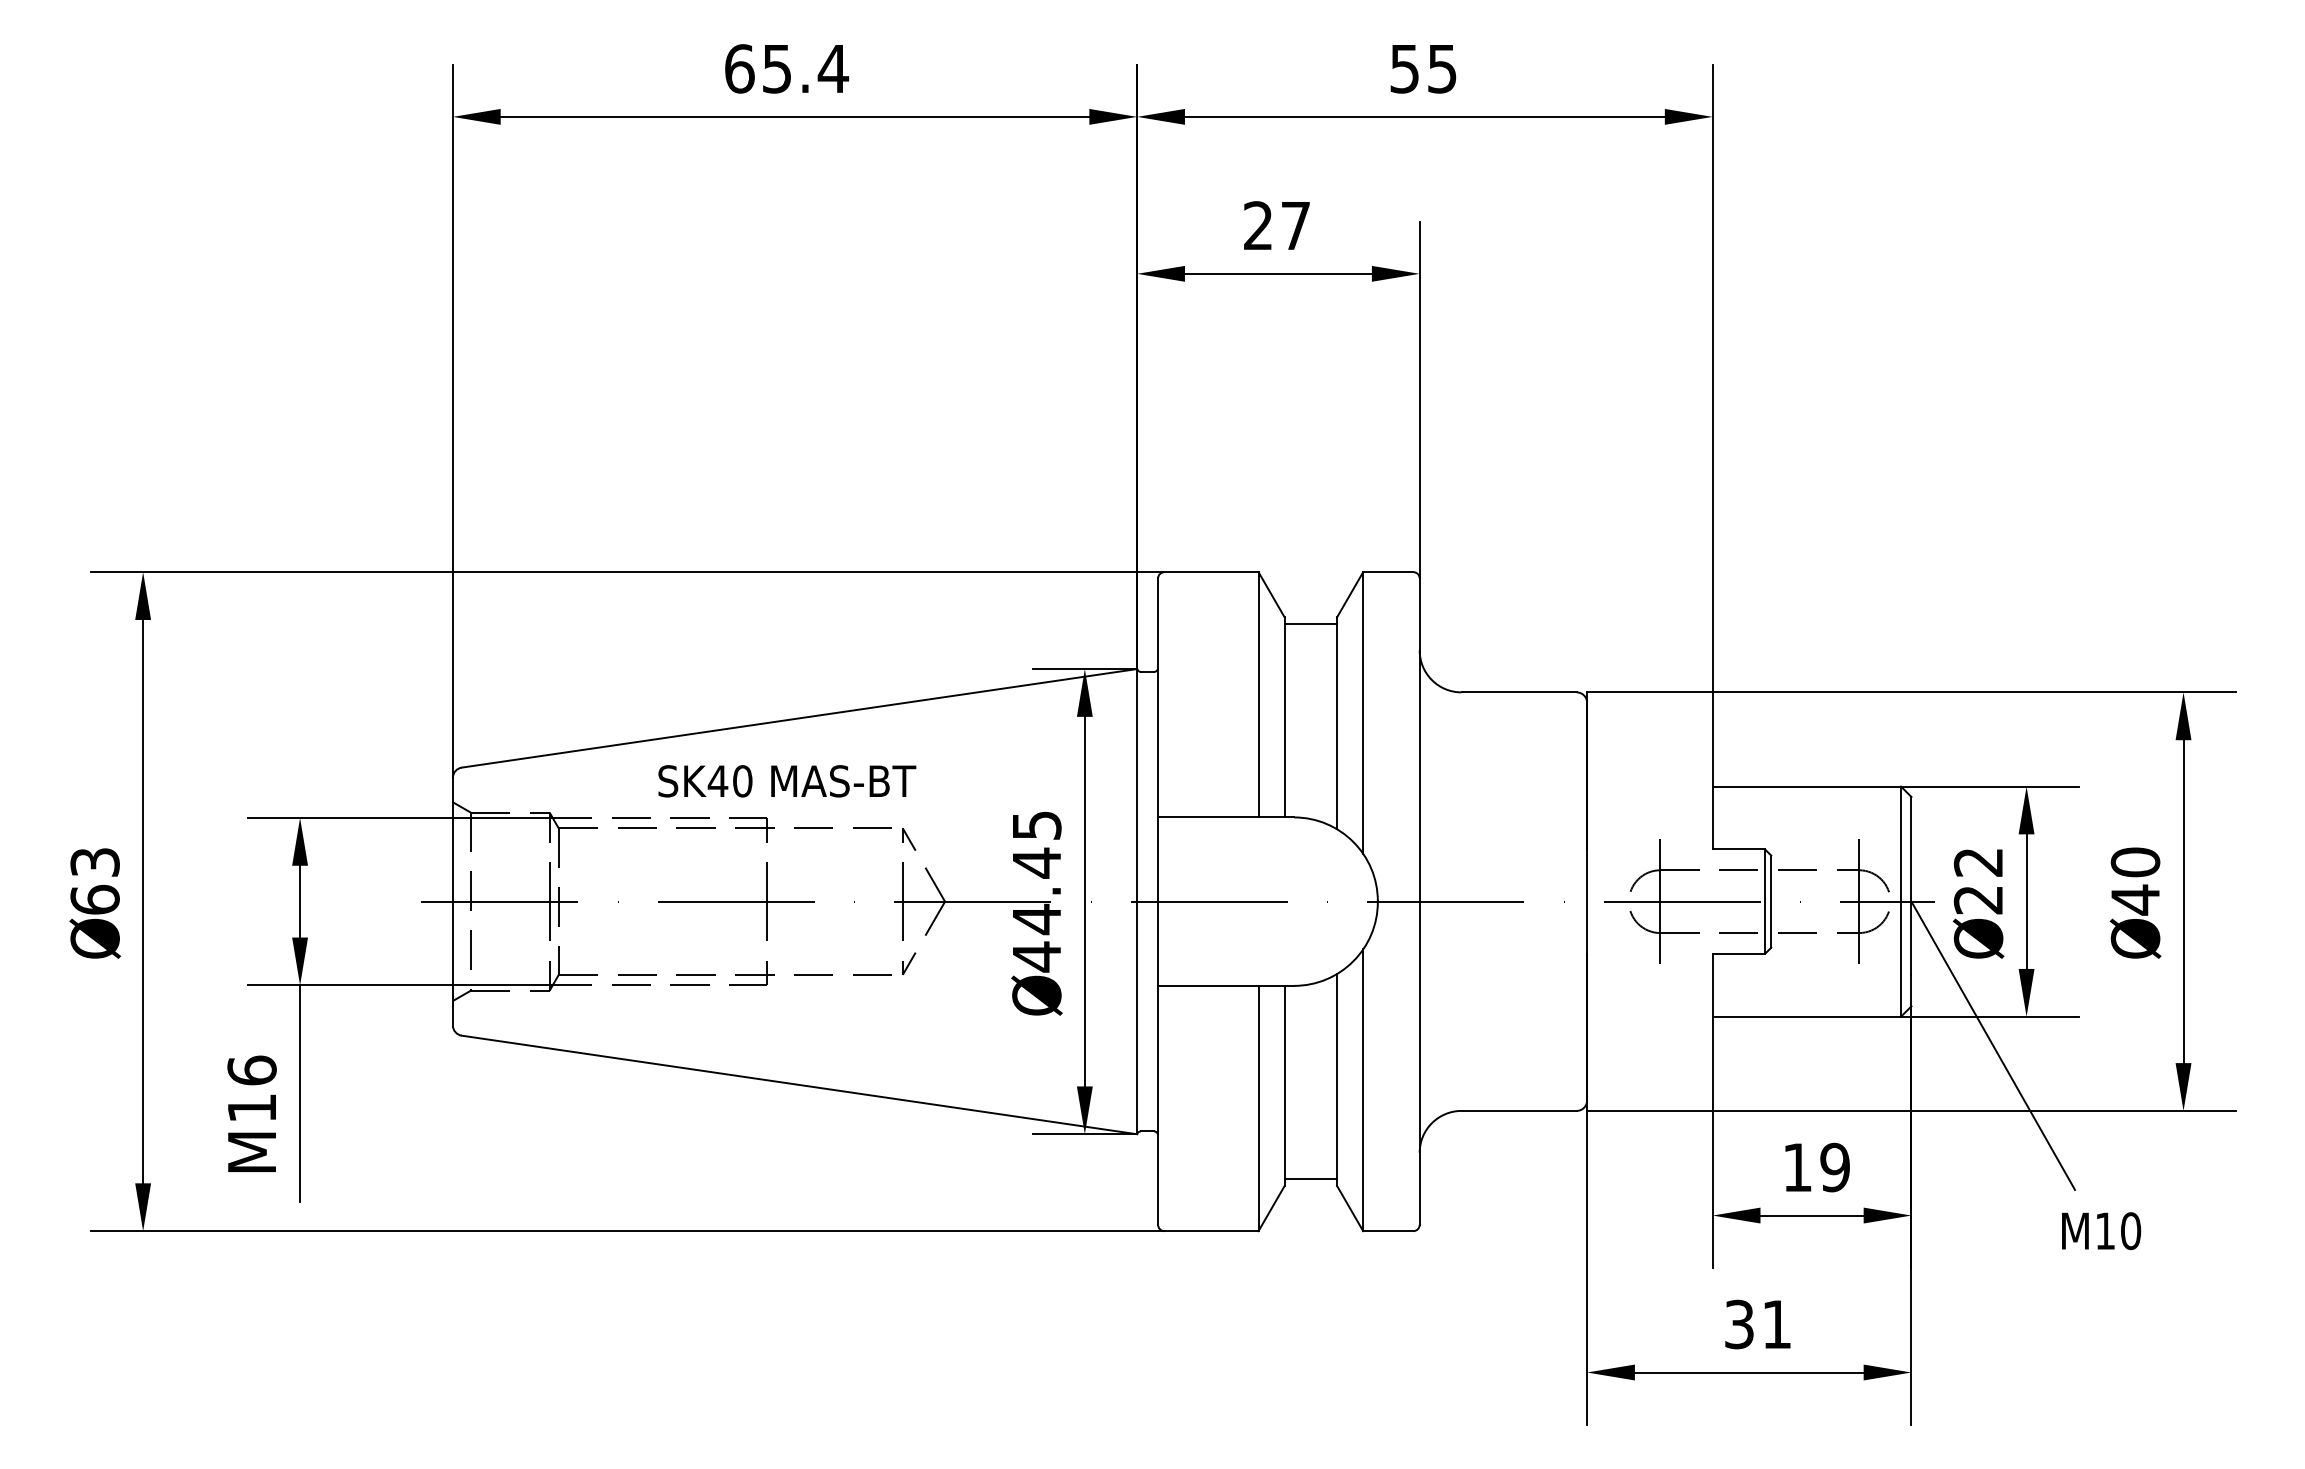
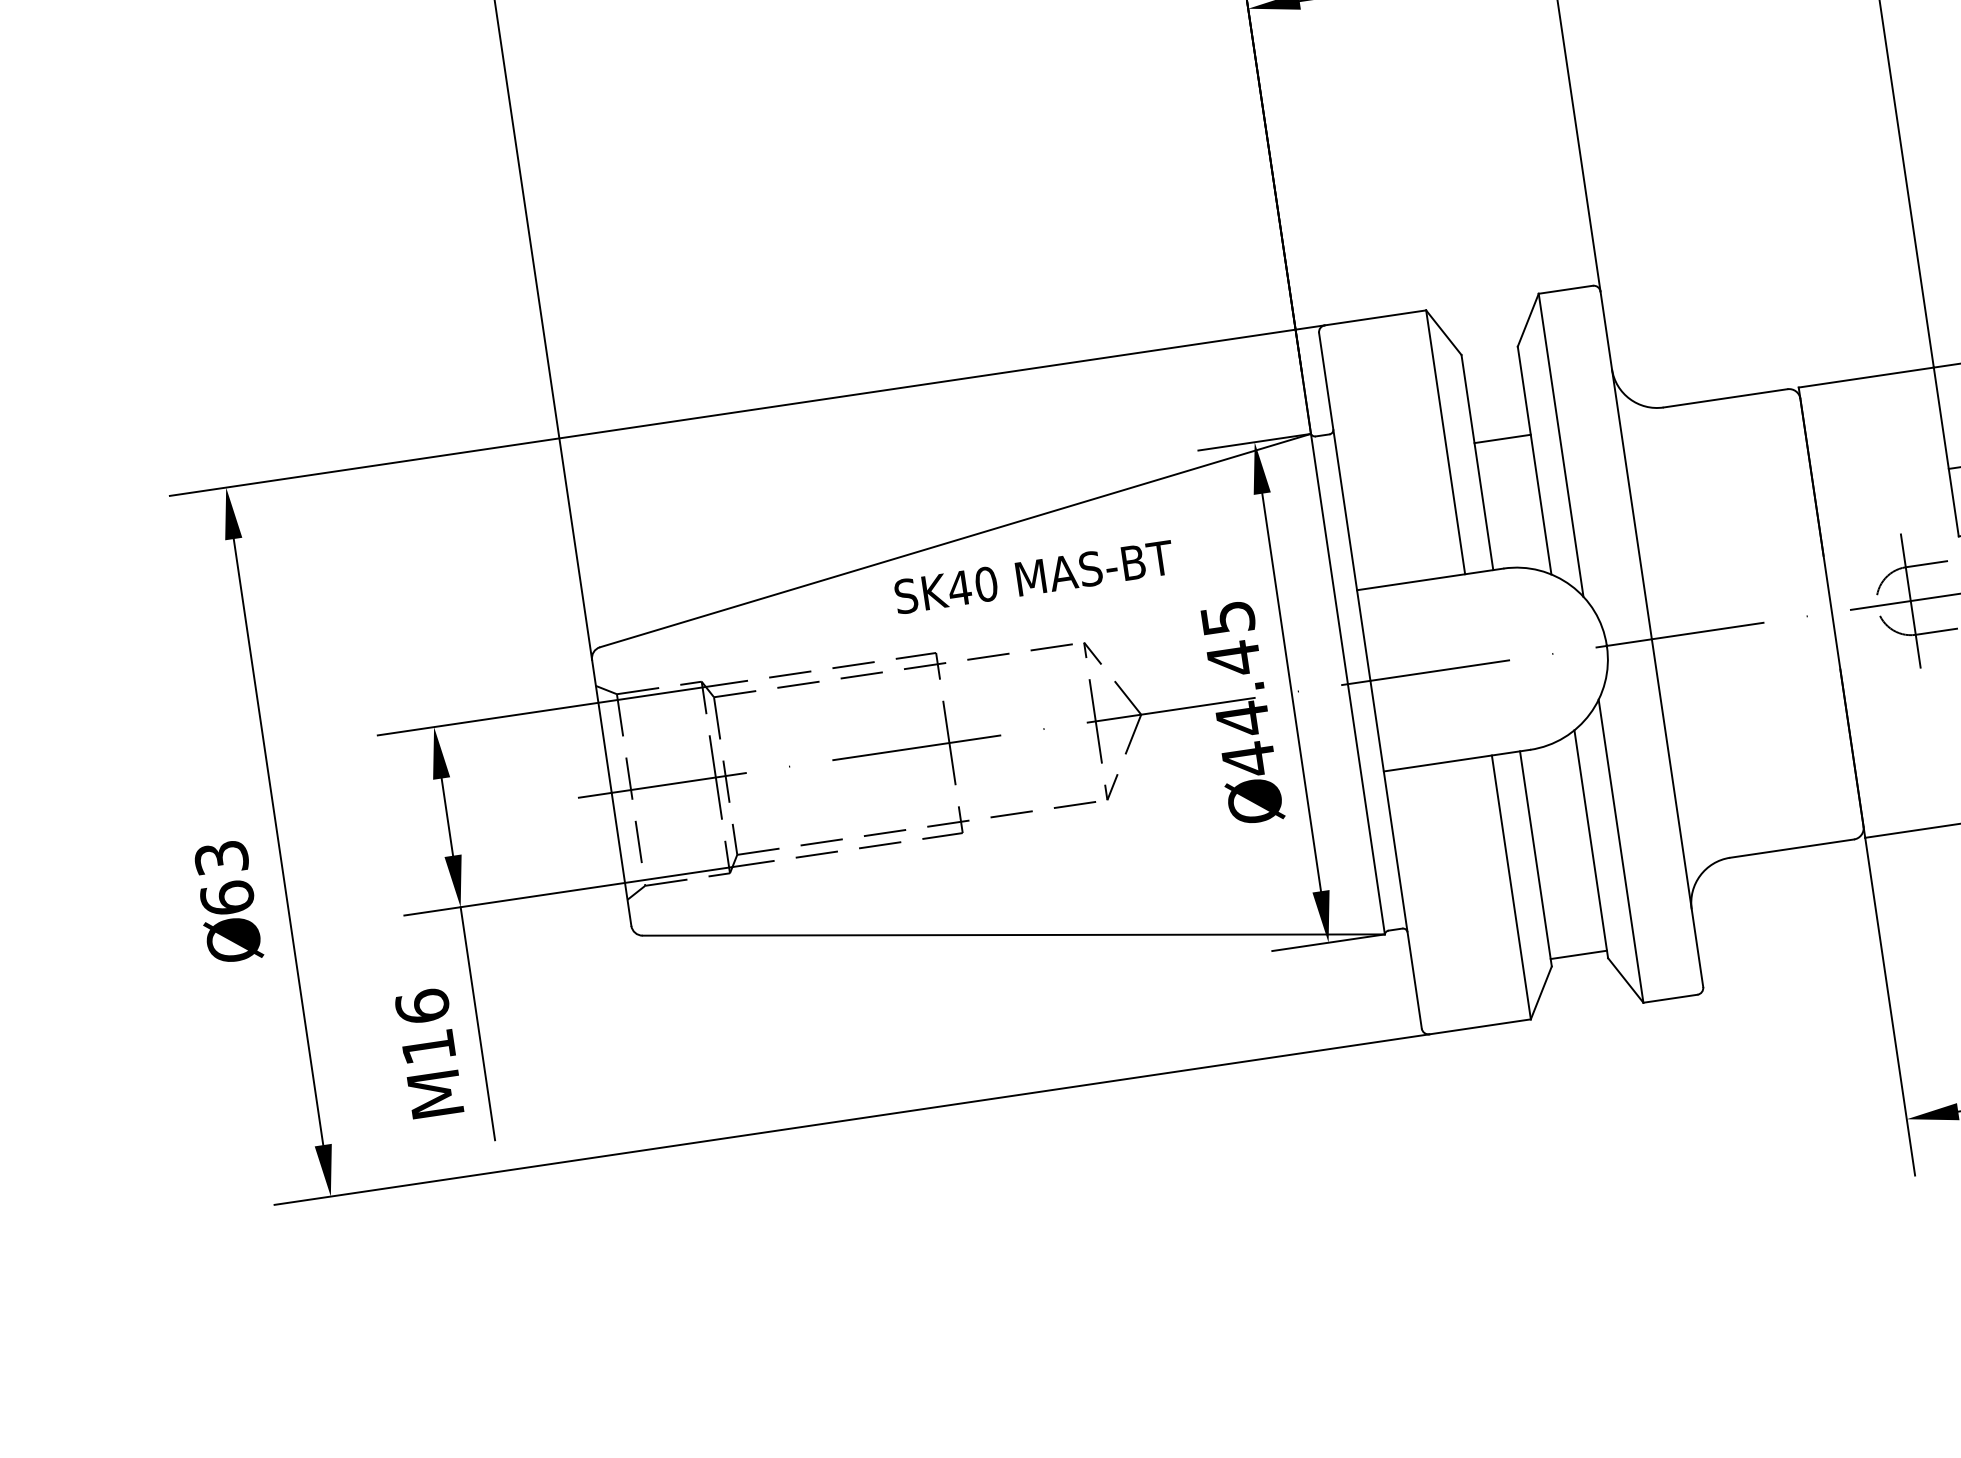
line: (1310, 624) -> (1502, 439), moved
text: (787, 781) -> (1034, 577), moved
text: (94, 903) -> (227, 902), moved

